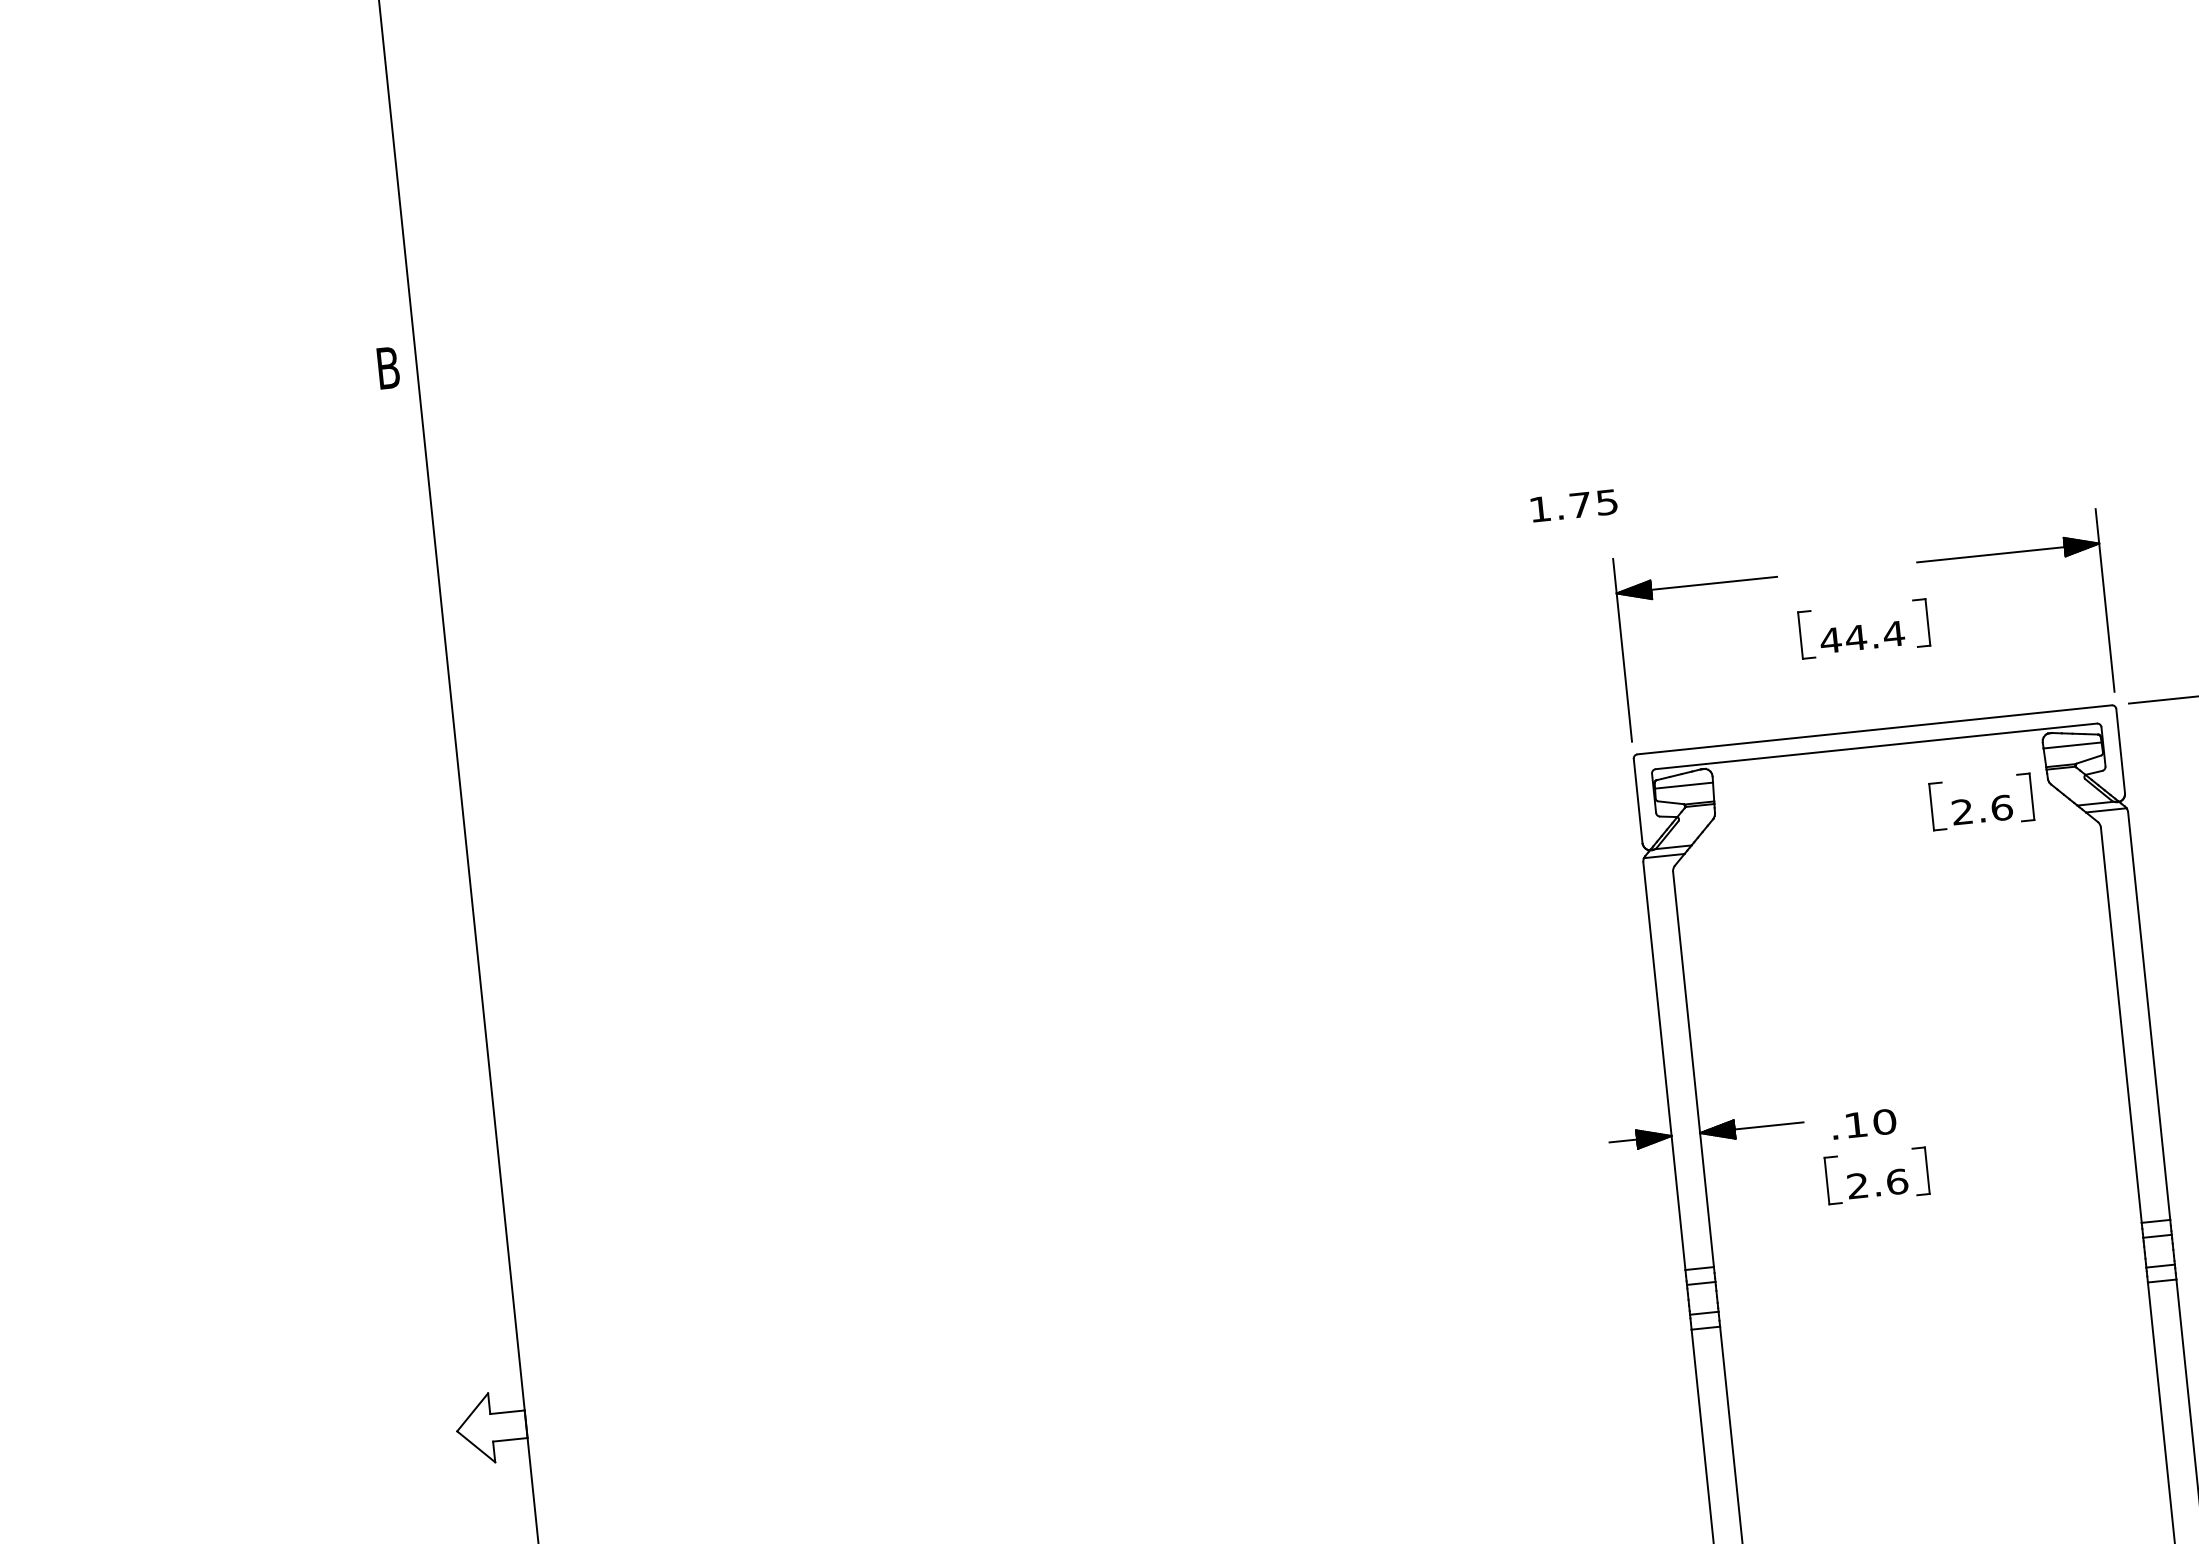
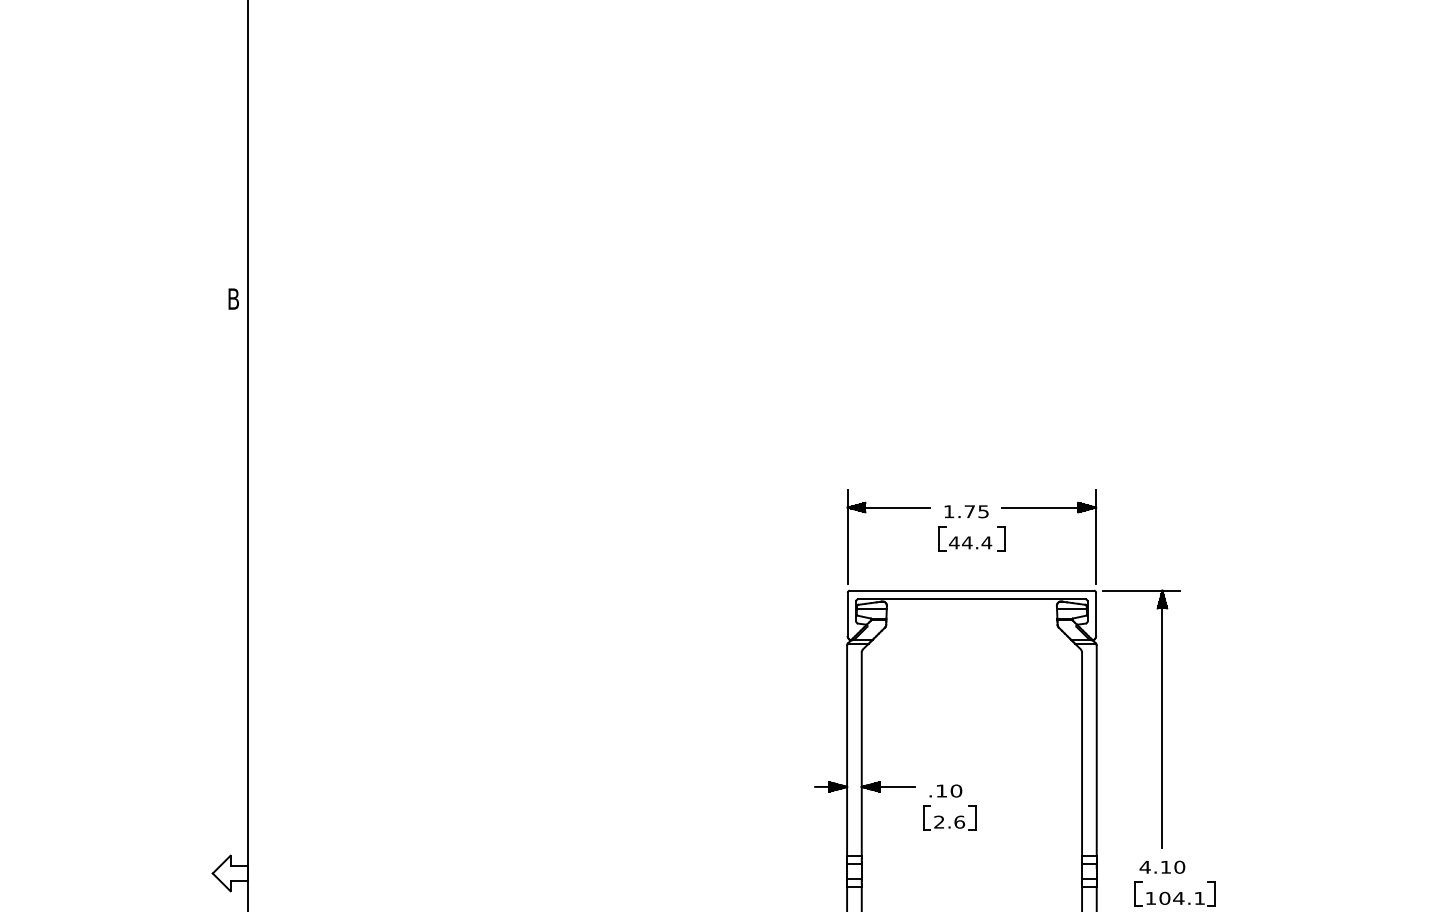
text: (387, 366) -> (233, 298), moved
text: (1573, 505) -> (966, 511), moved
part: (1981, 800) -> (1022, 632), removed

